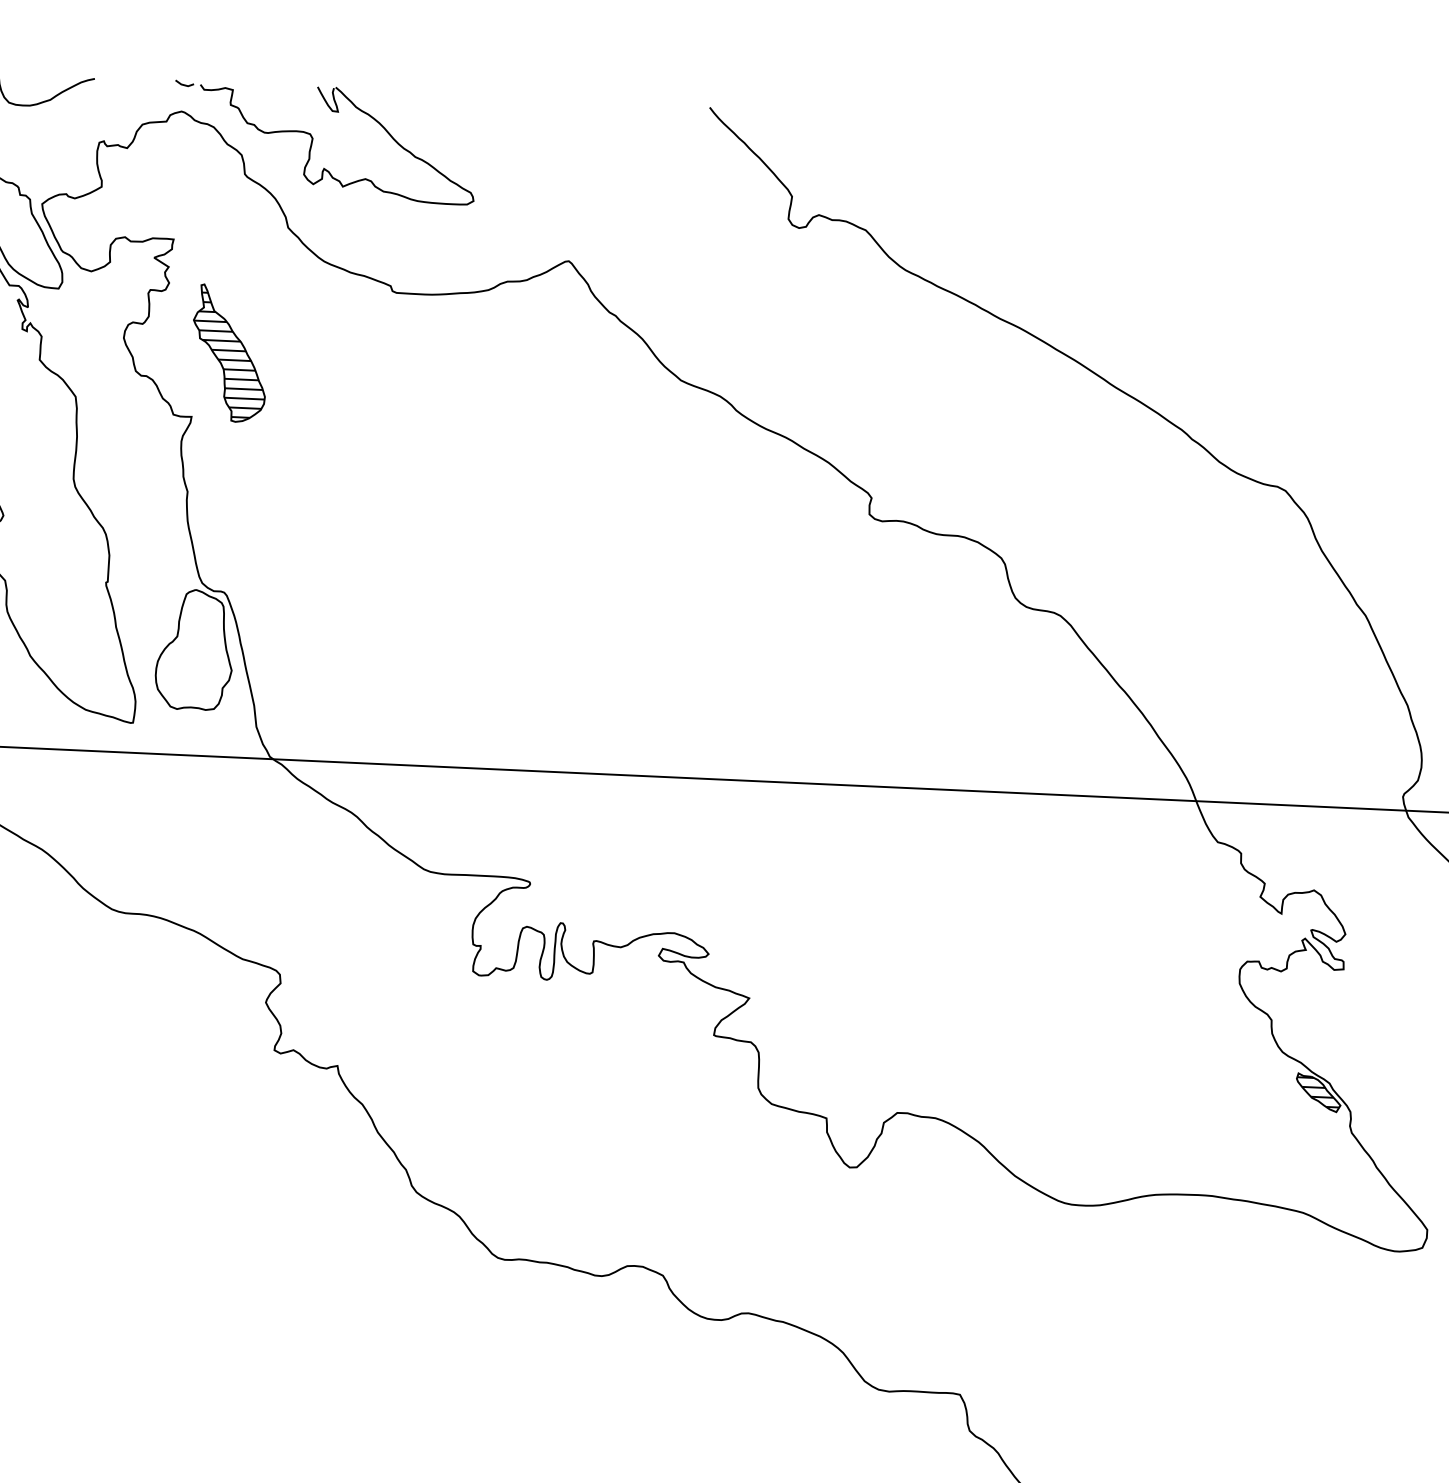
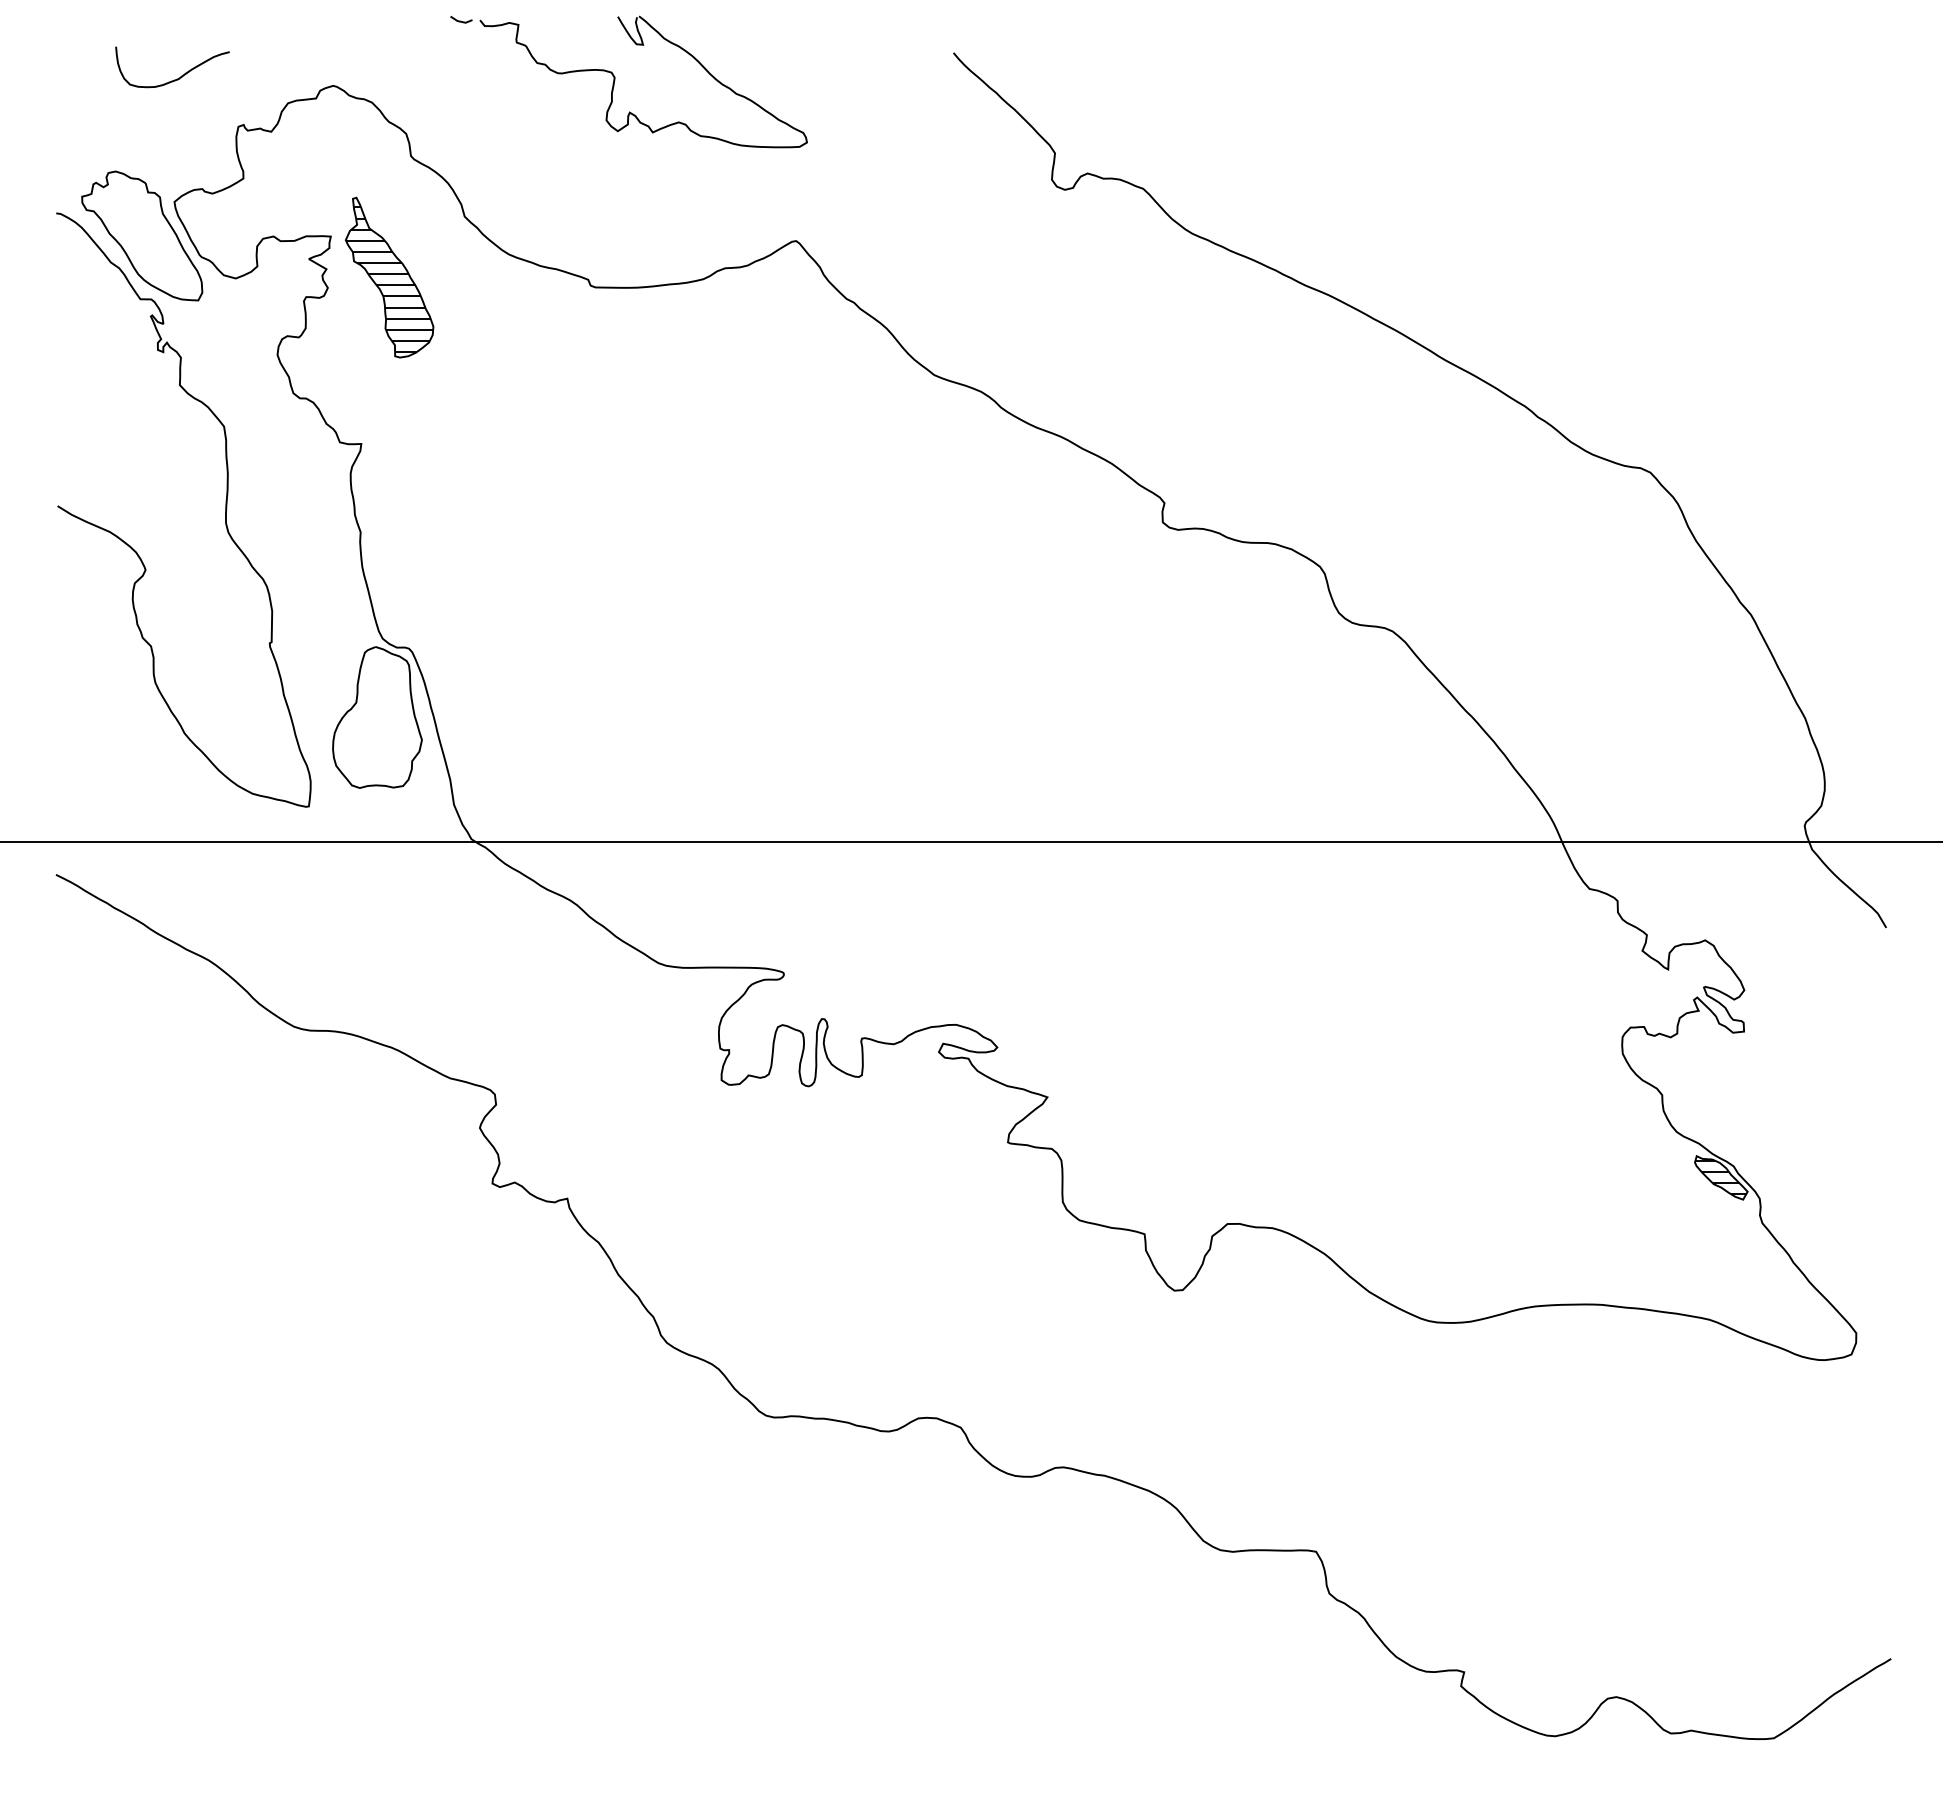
part: (313, 141) -> (615, 80), moved
part: (229, 353) -> (389, 277), moved

